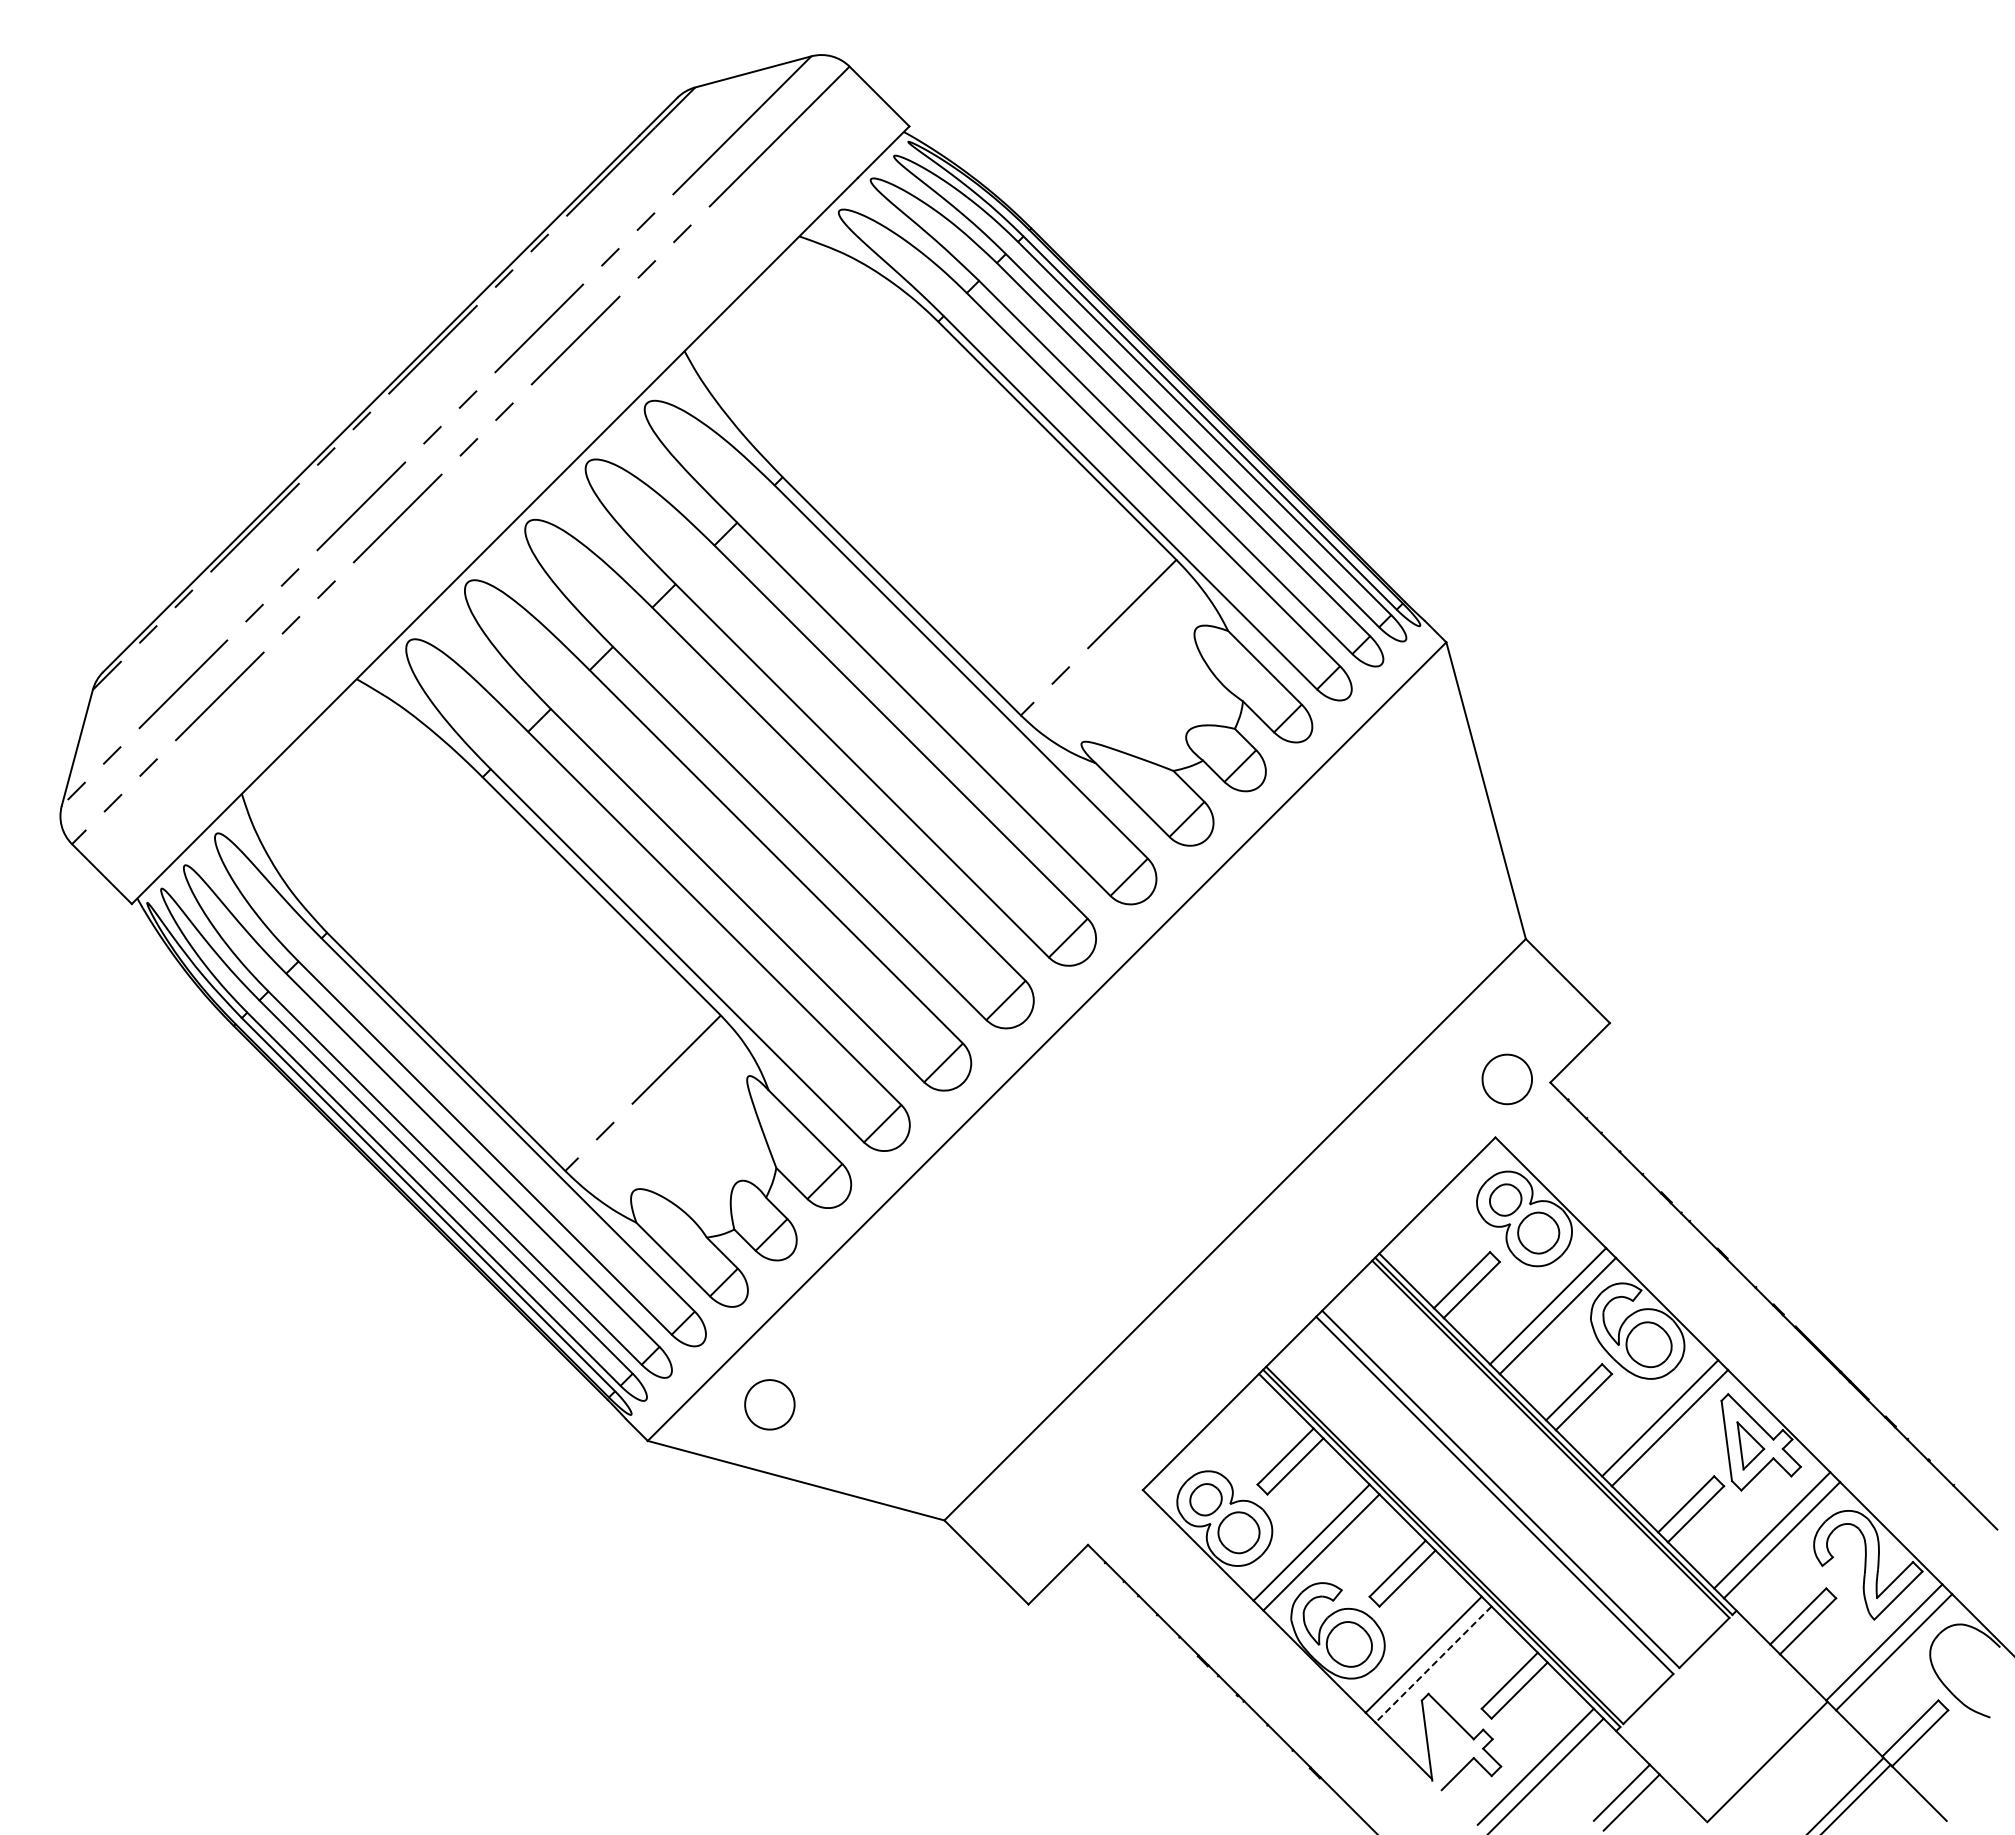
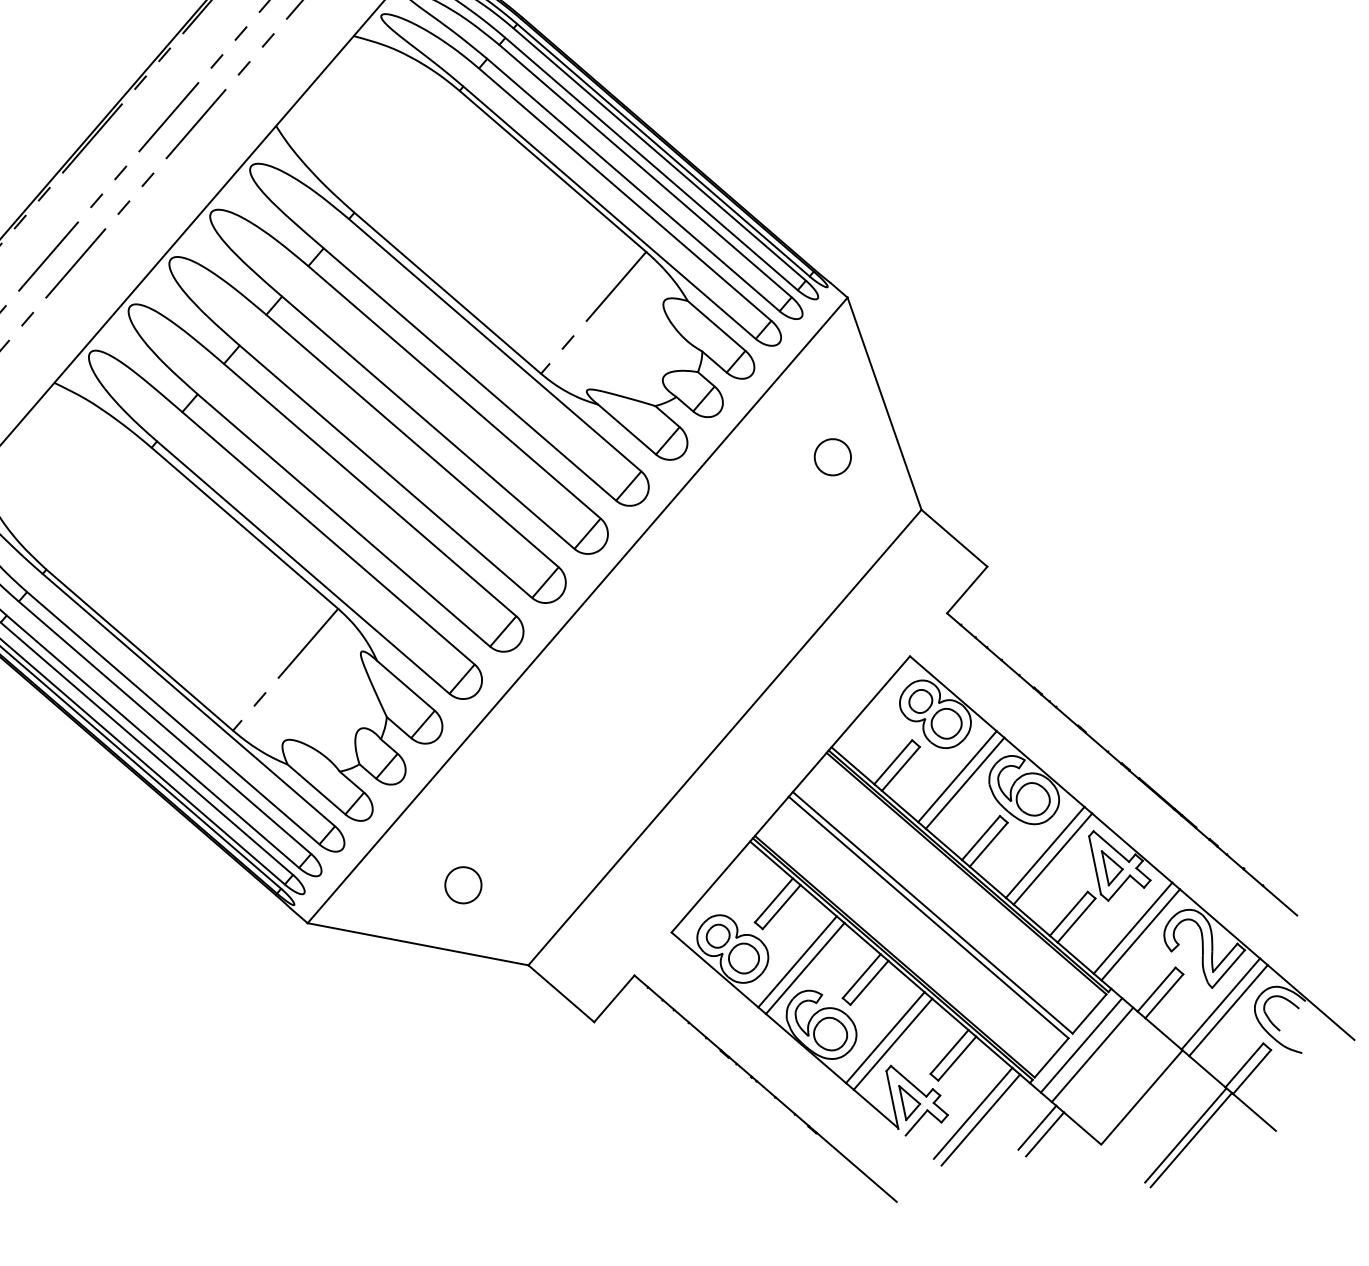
part: (1506, 1079) -> (832, 457), moved
part: (769, 1404) -> (463, 885), moved
part: (1977, 1646) -> (1289, 1001), added
line: (1433, 1664) -> (893, 1044), dashed -> solid
line: (1690, 1684) -> (1081, 1045), added
line: (1704, 1698) -> (1092, 1054), added
part: (1450, 1745) -> (909, 1102), added

